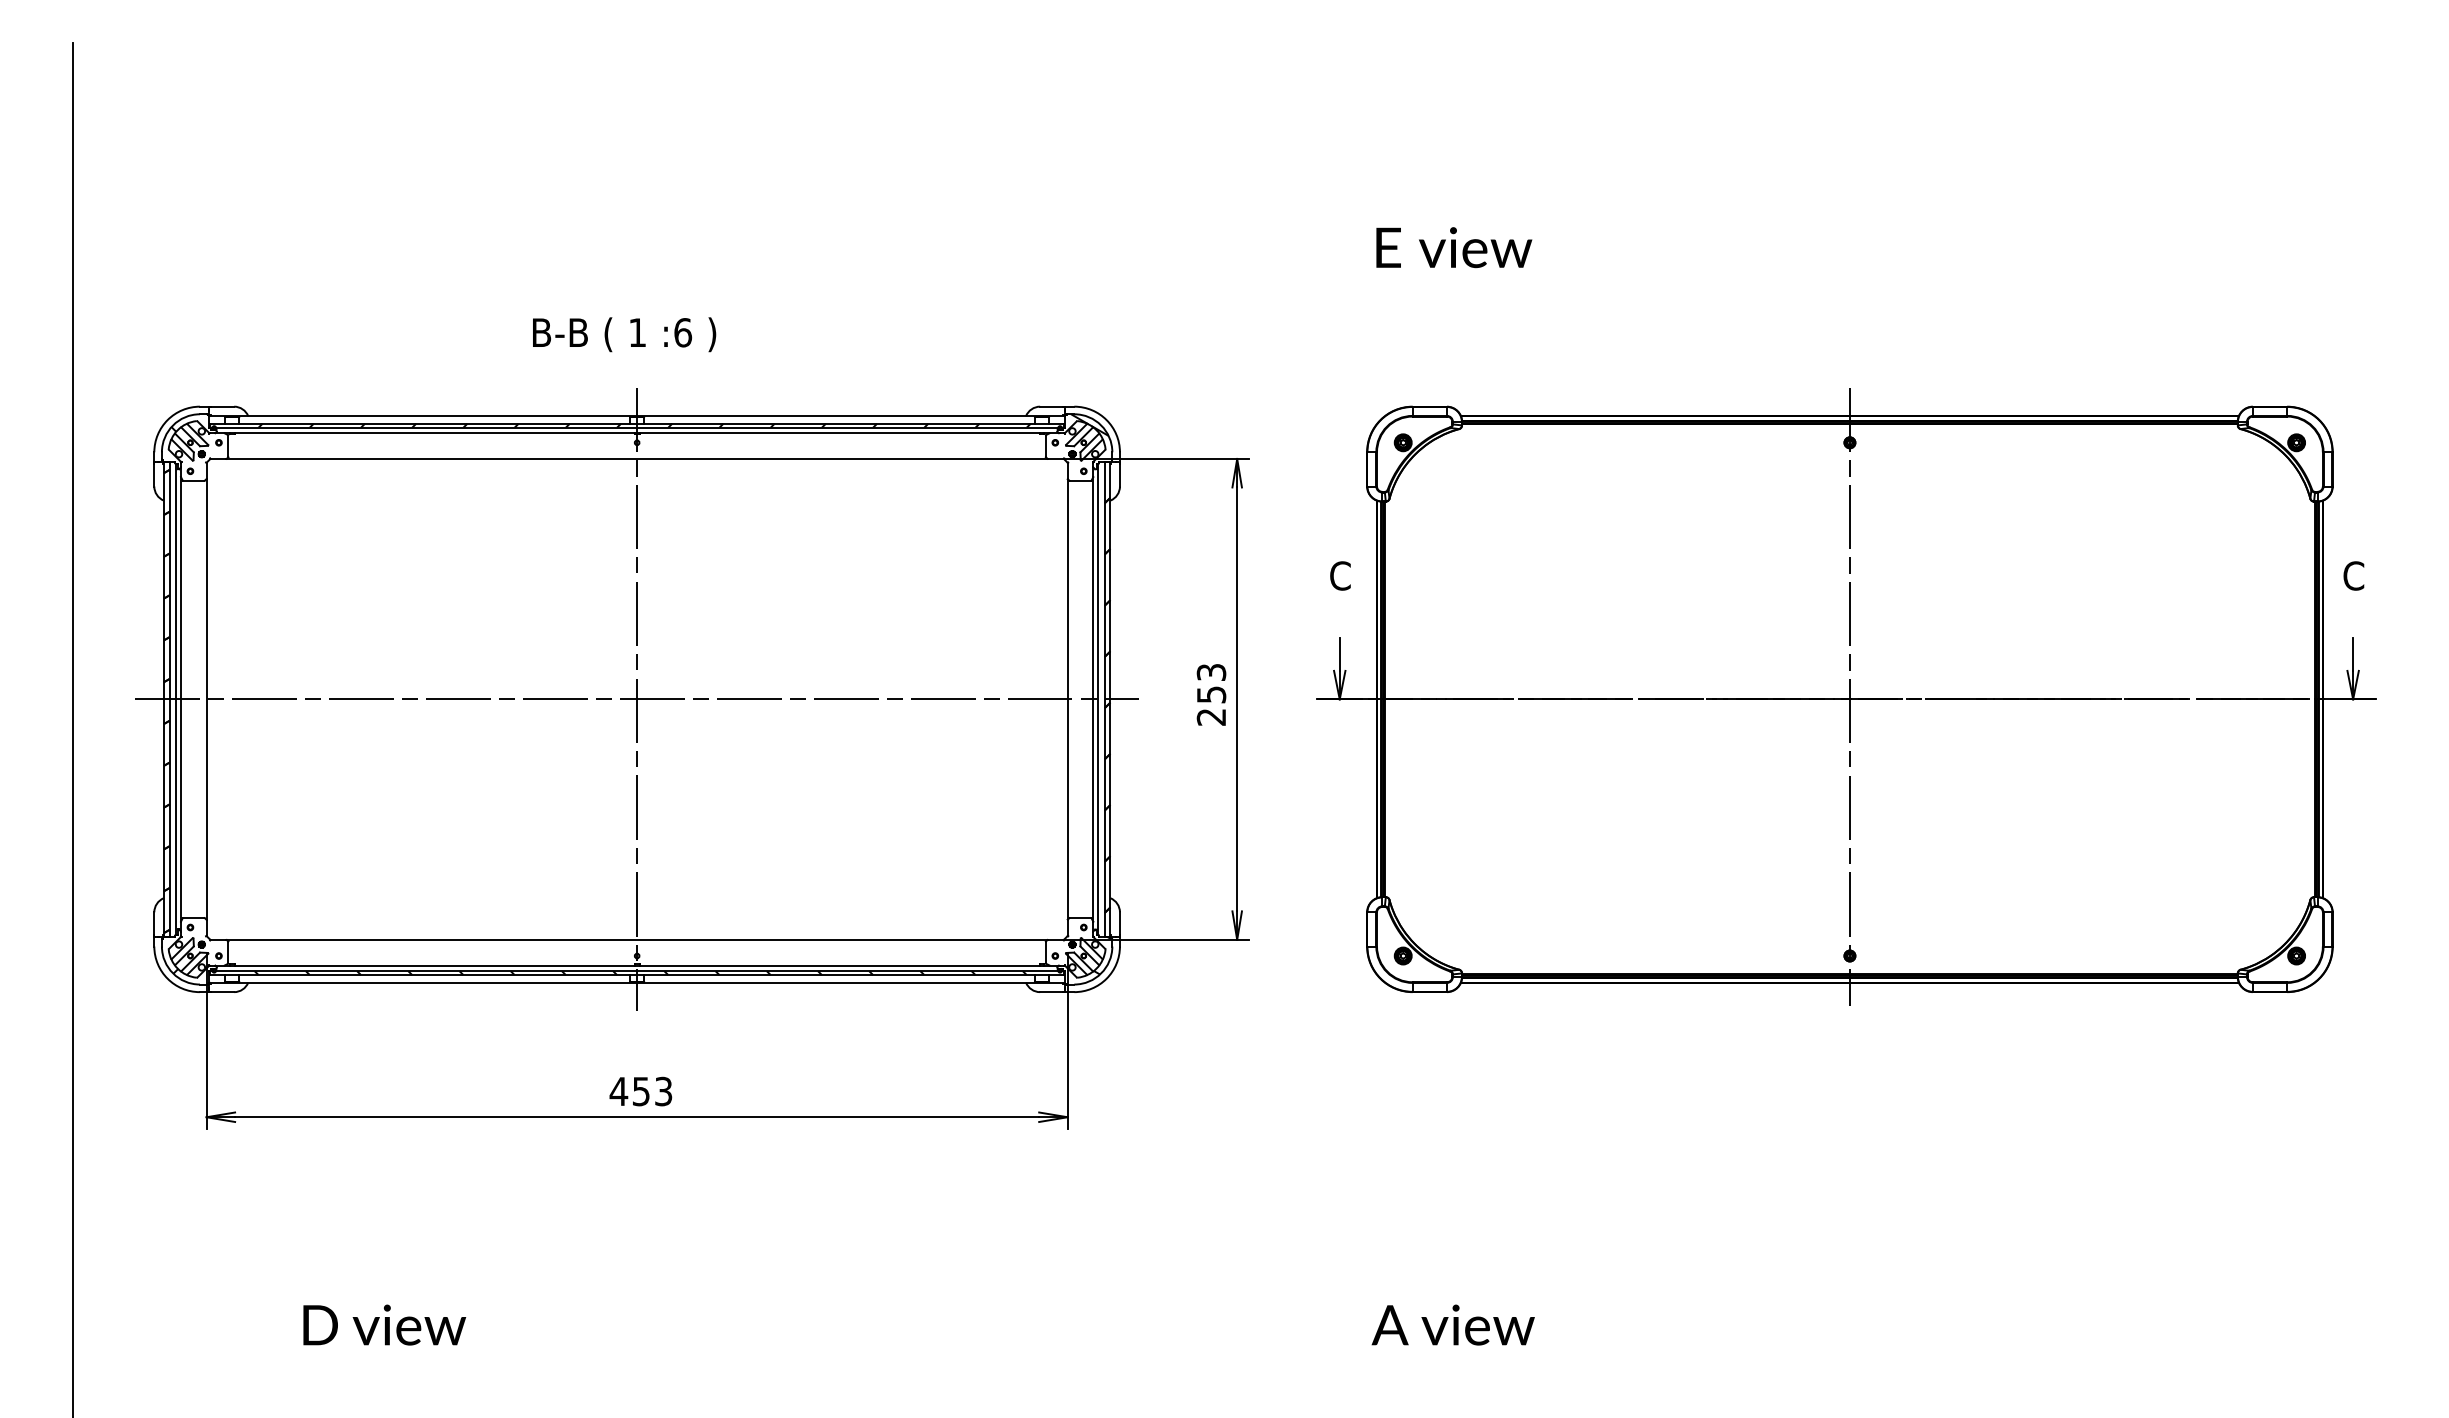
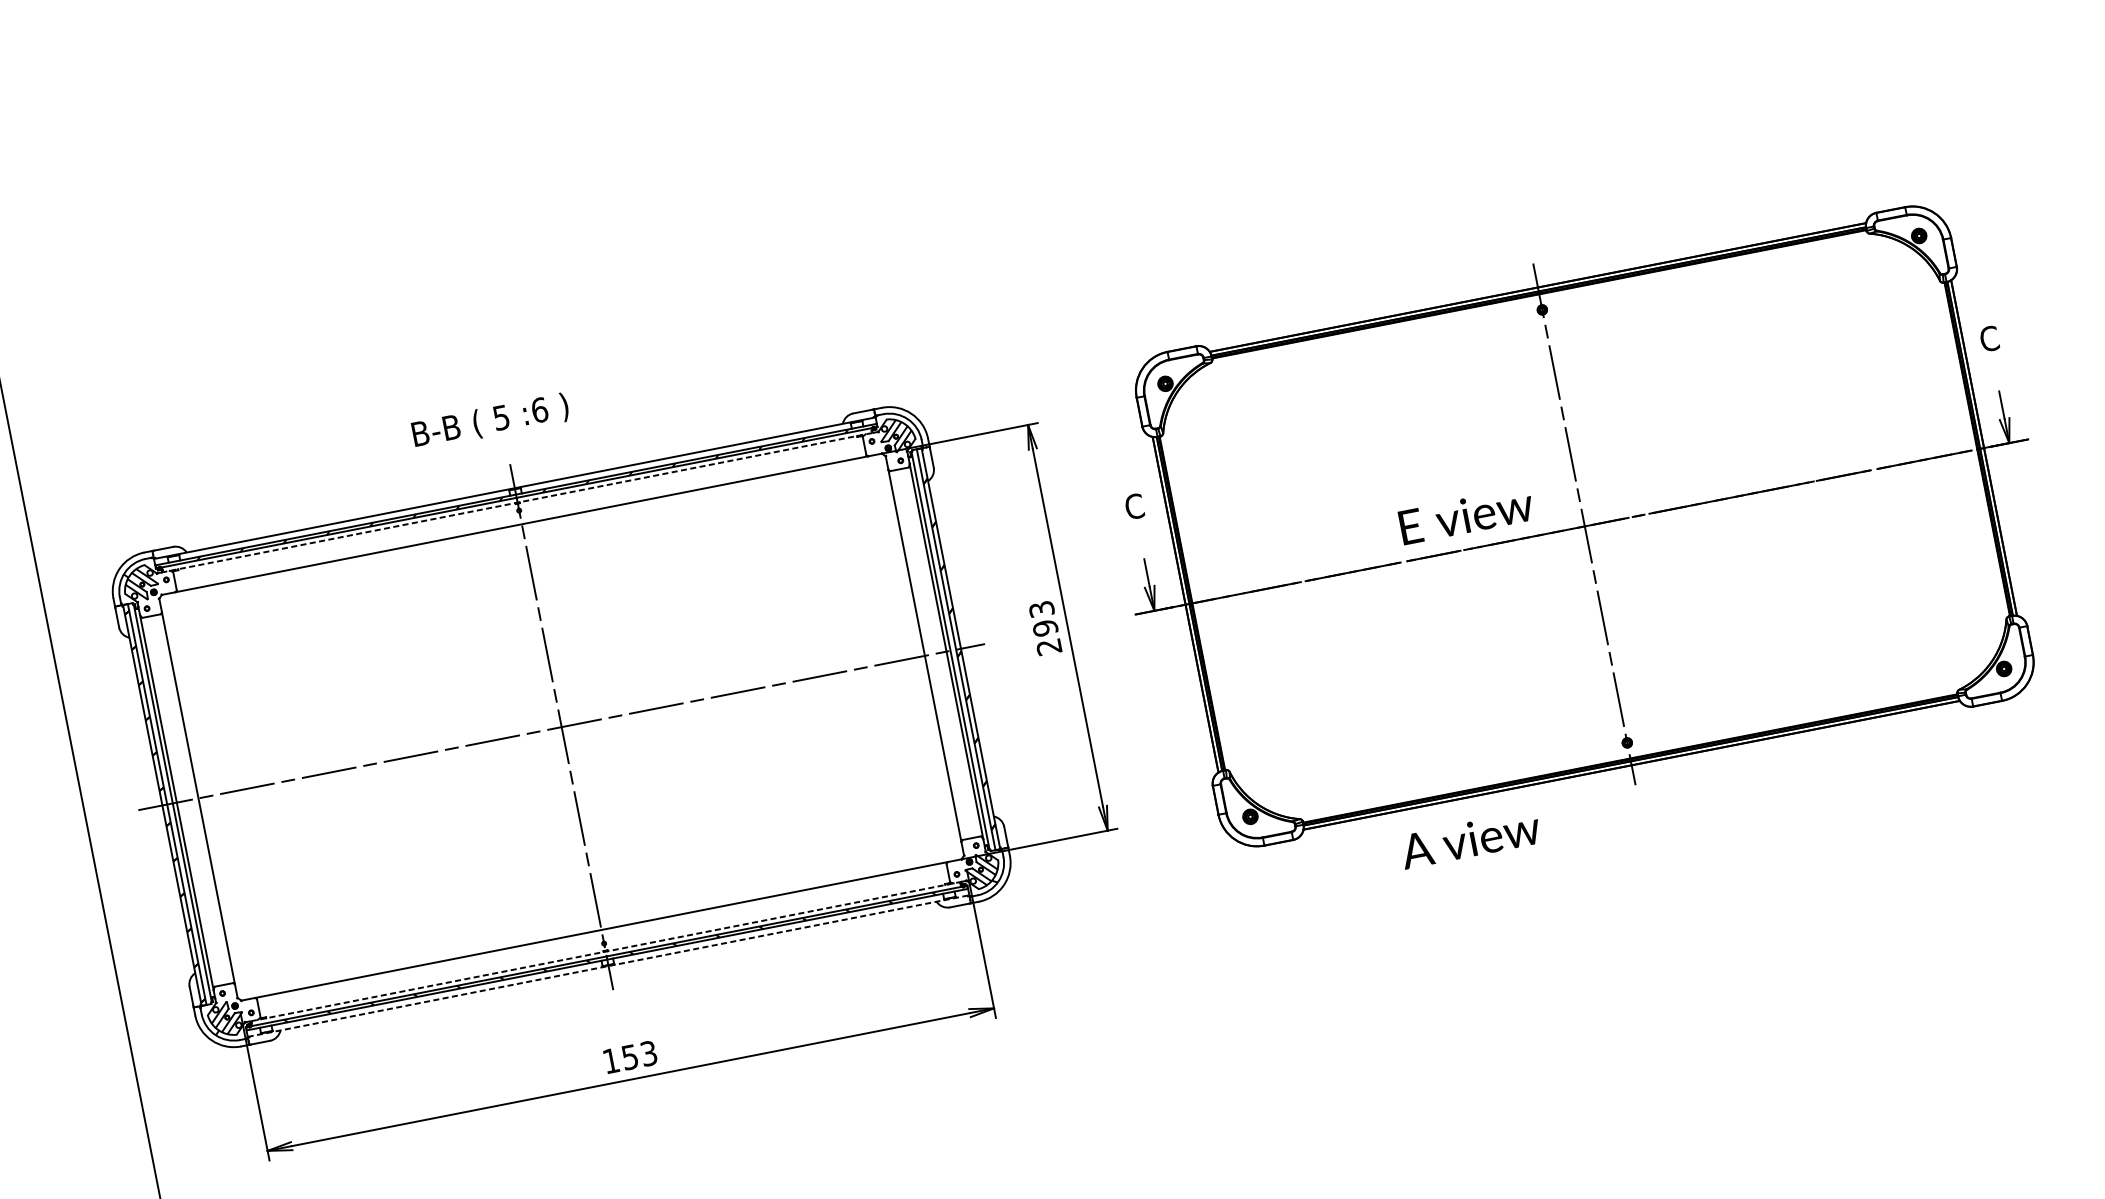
text: (1454, 247) -> (1466, 515), moved
text: (637, 332) -> (501, 417), 1 -> 5
hatch: (1089, 424) -> (897, 420), removed
line: (637, 433) -> (517, 502), solid -> dashed
text: (1211, 694) -> (1045, 627), 253 -> 293
line: (636, 965) -> (605, 951), solid -> dashed
line: (637, 982) -> (608, 965), solid -> dashed
text: (618, 1091) -> (610, 1060), 453 -> 153
text: (1452, 1324) -> (1469, 839), moved

